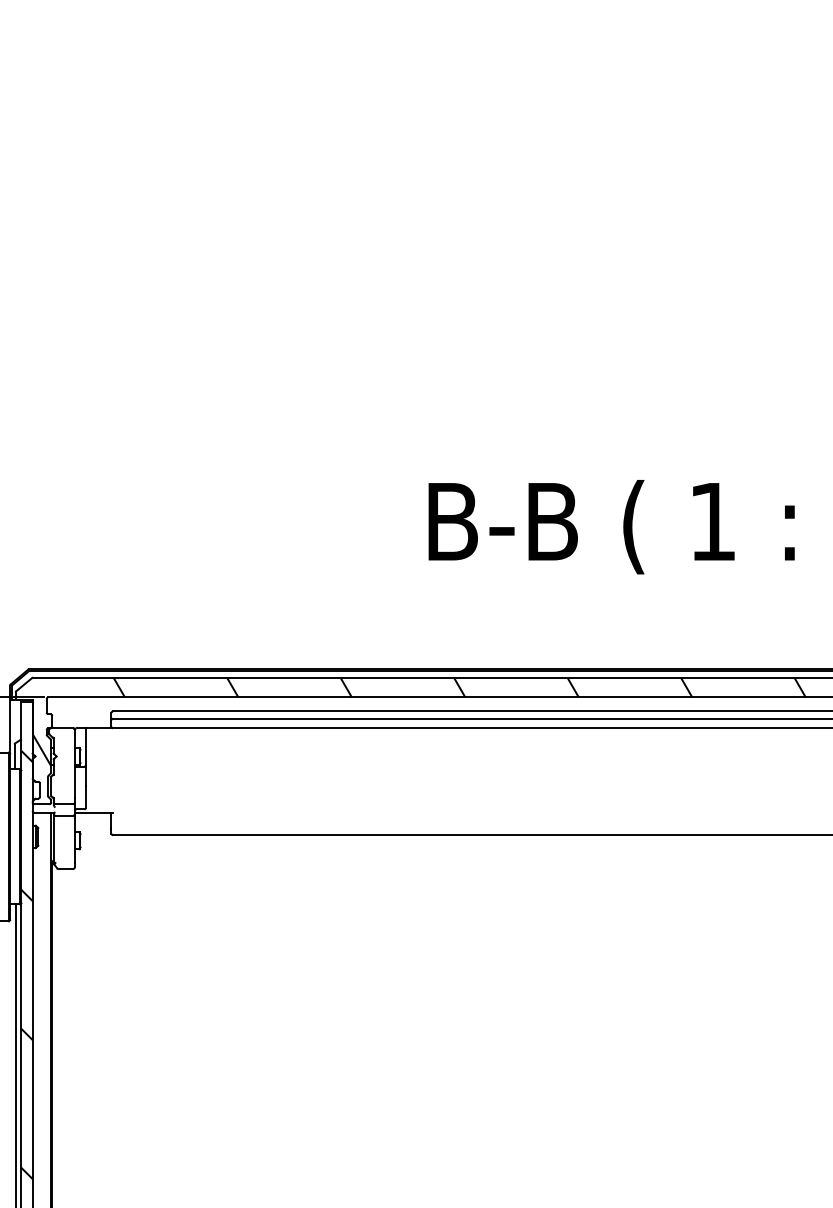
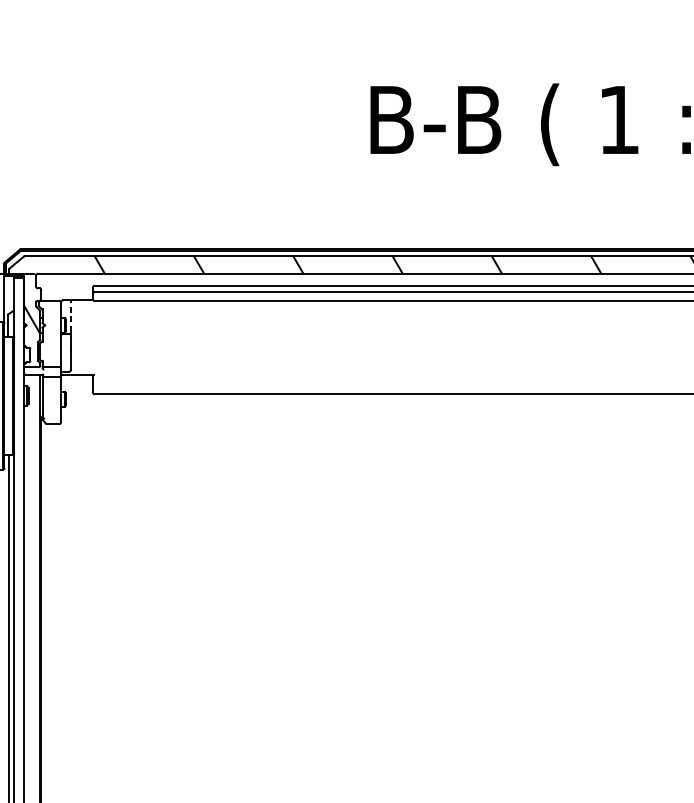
line: (86, 745) -> (71, 315), solid -> dashed
hatch: (26, 964) -> (18, 507), removed

